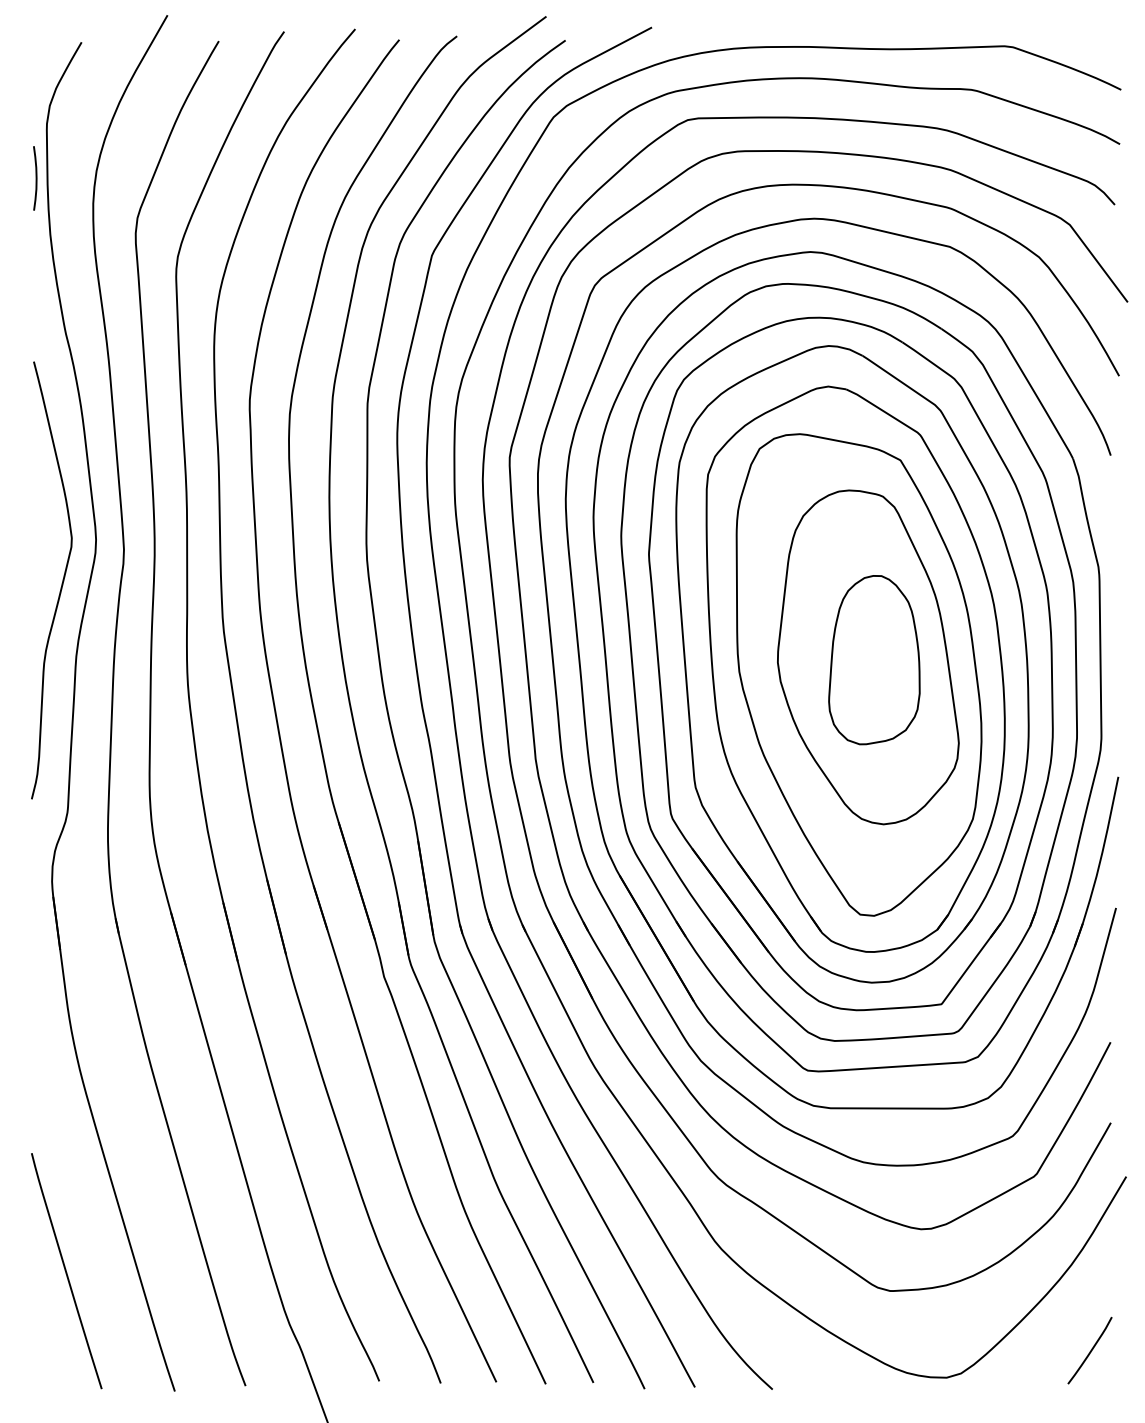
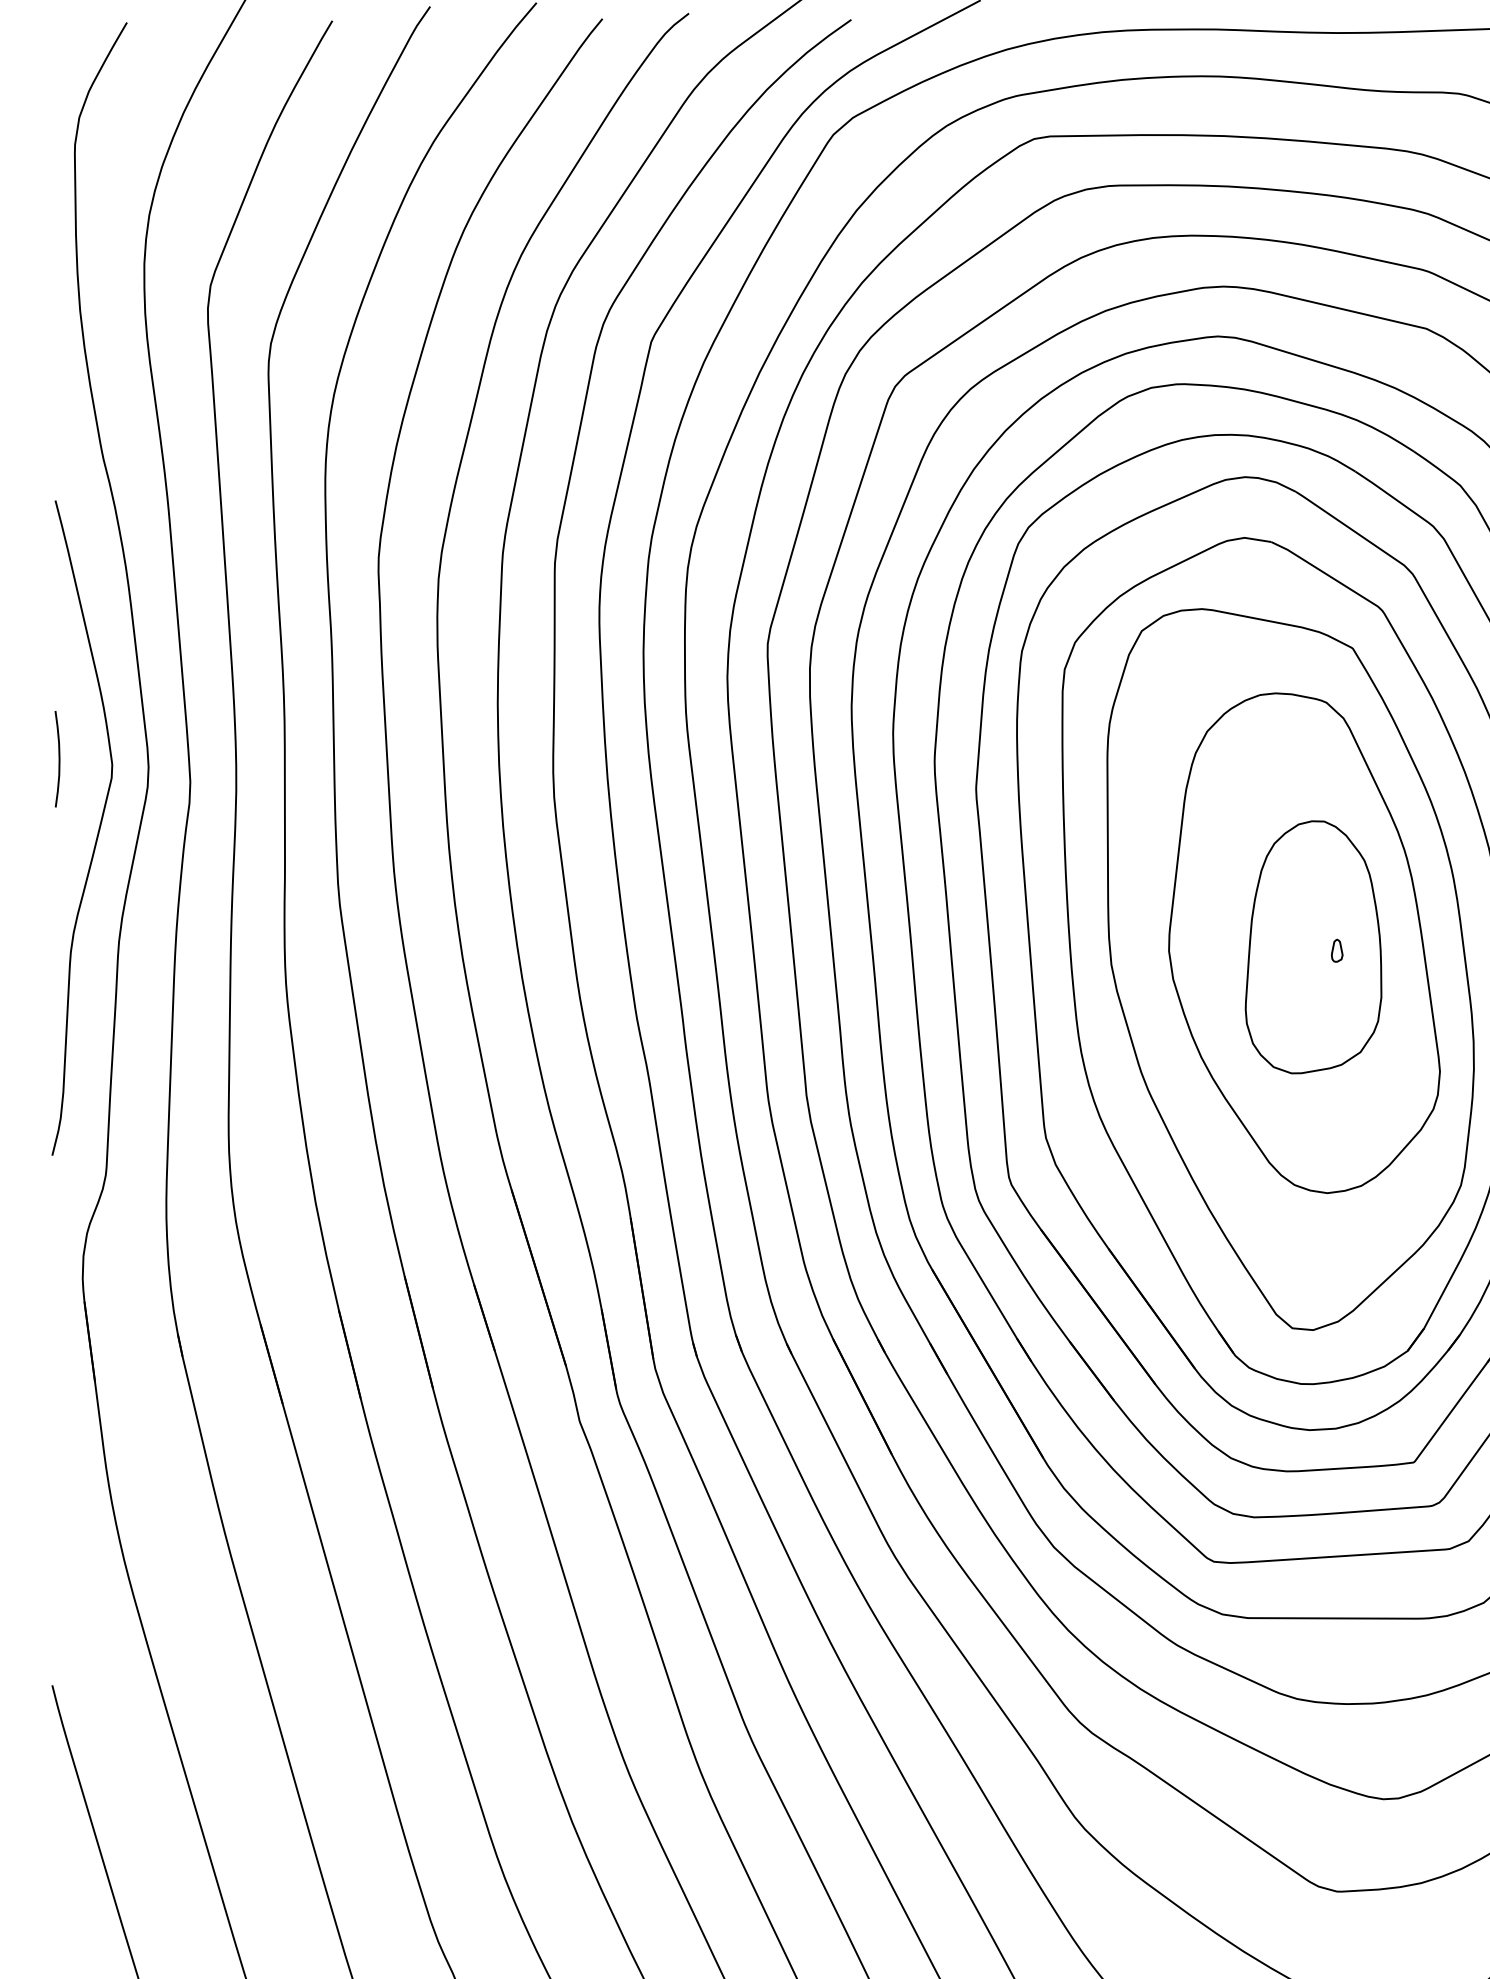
curve: (35, 178) -> (57, 759), moved
part: (889, 662) -> (1336, 950), added

